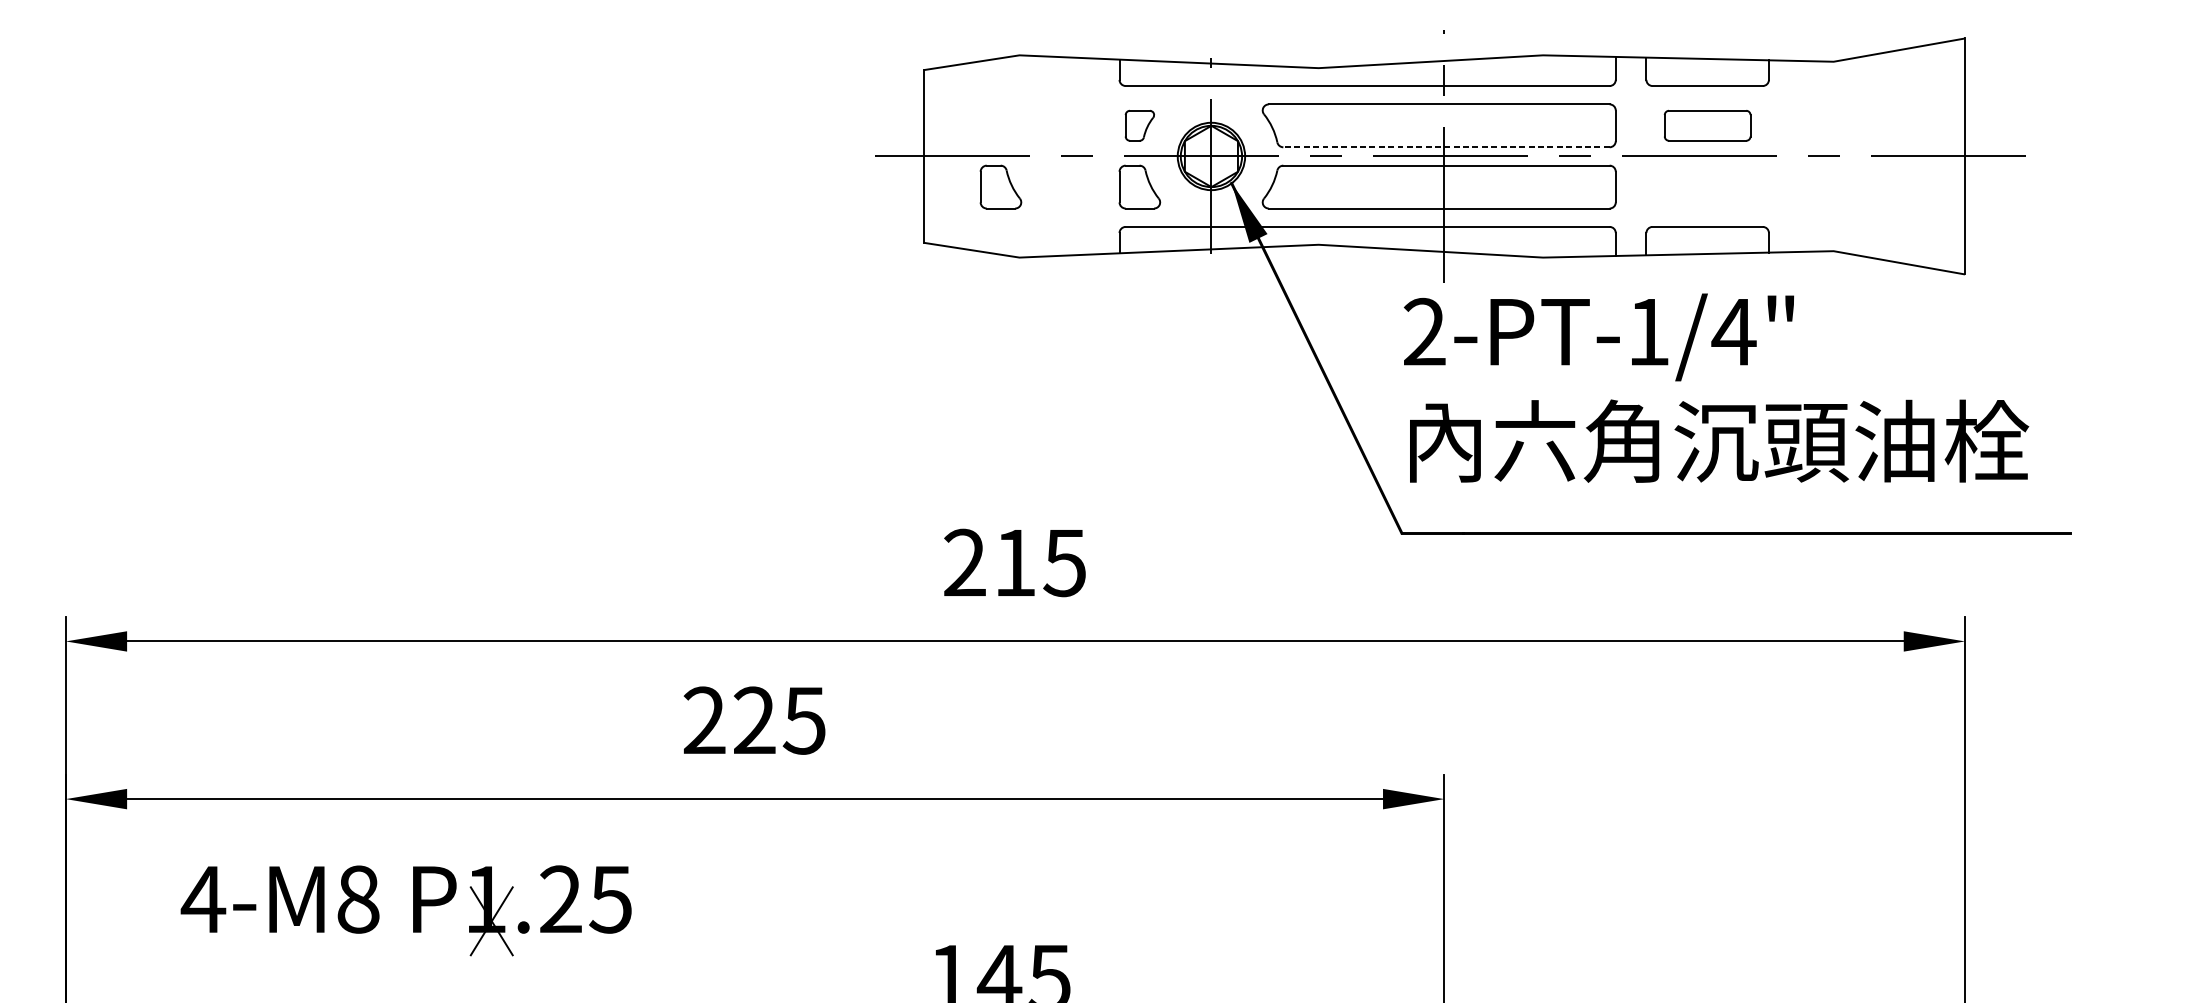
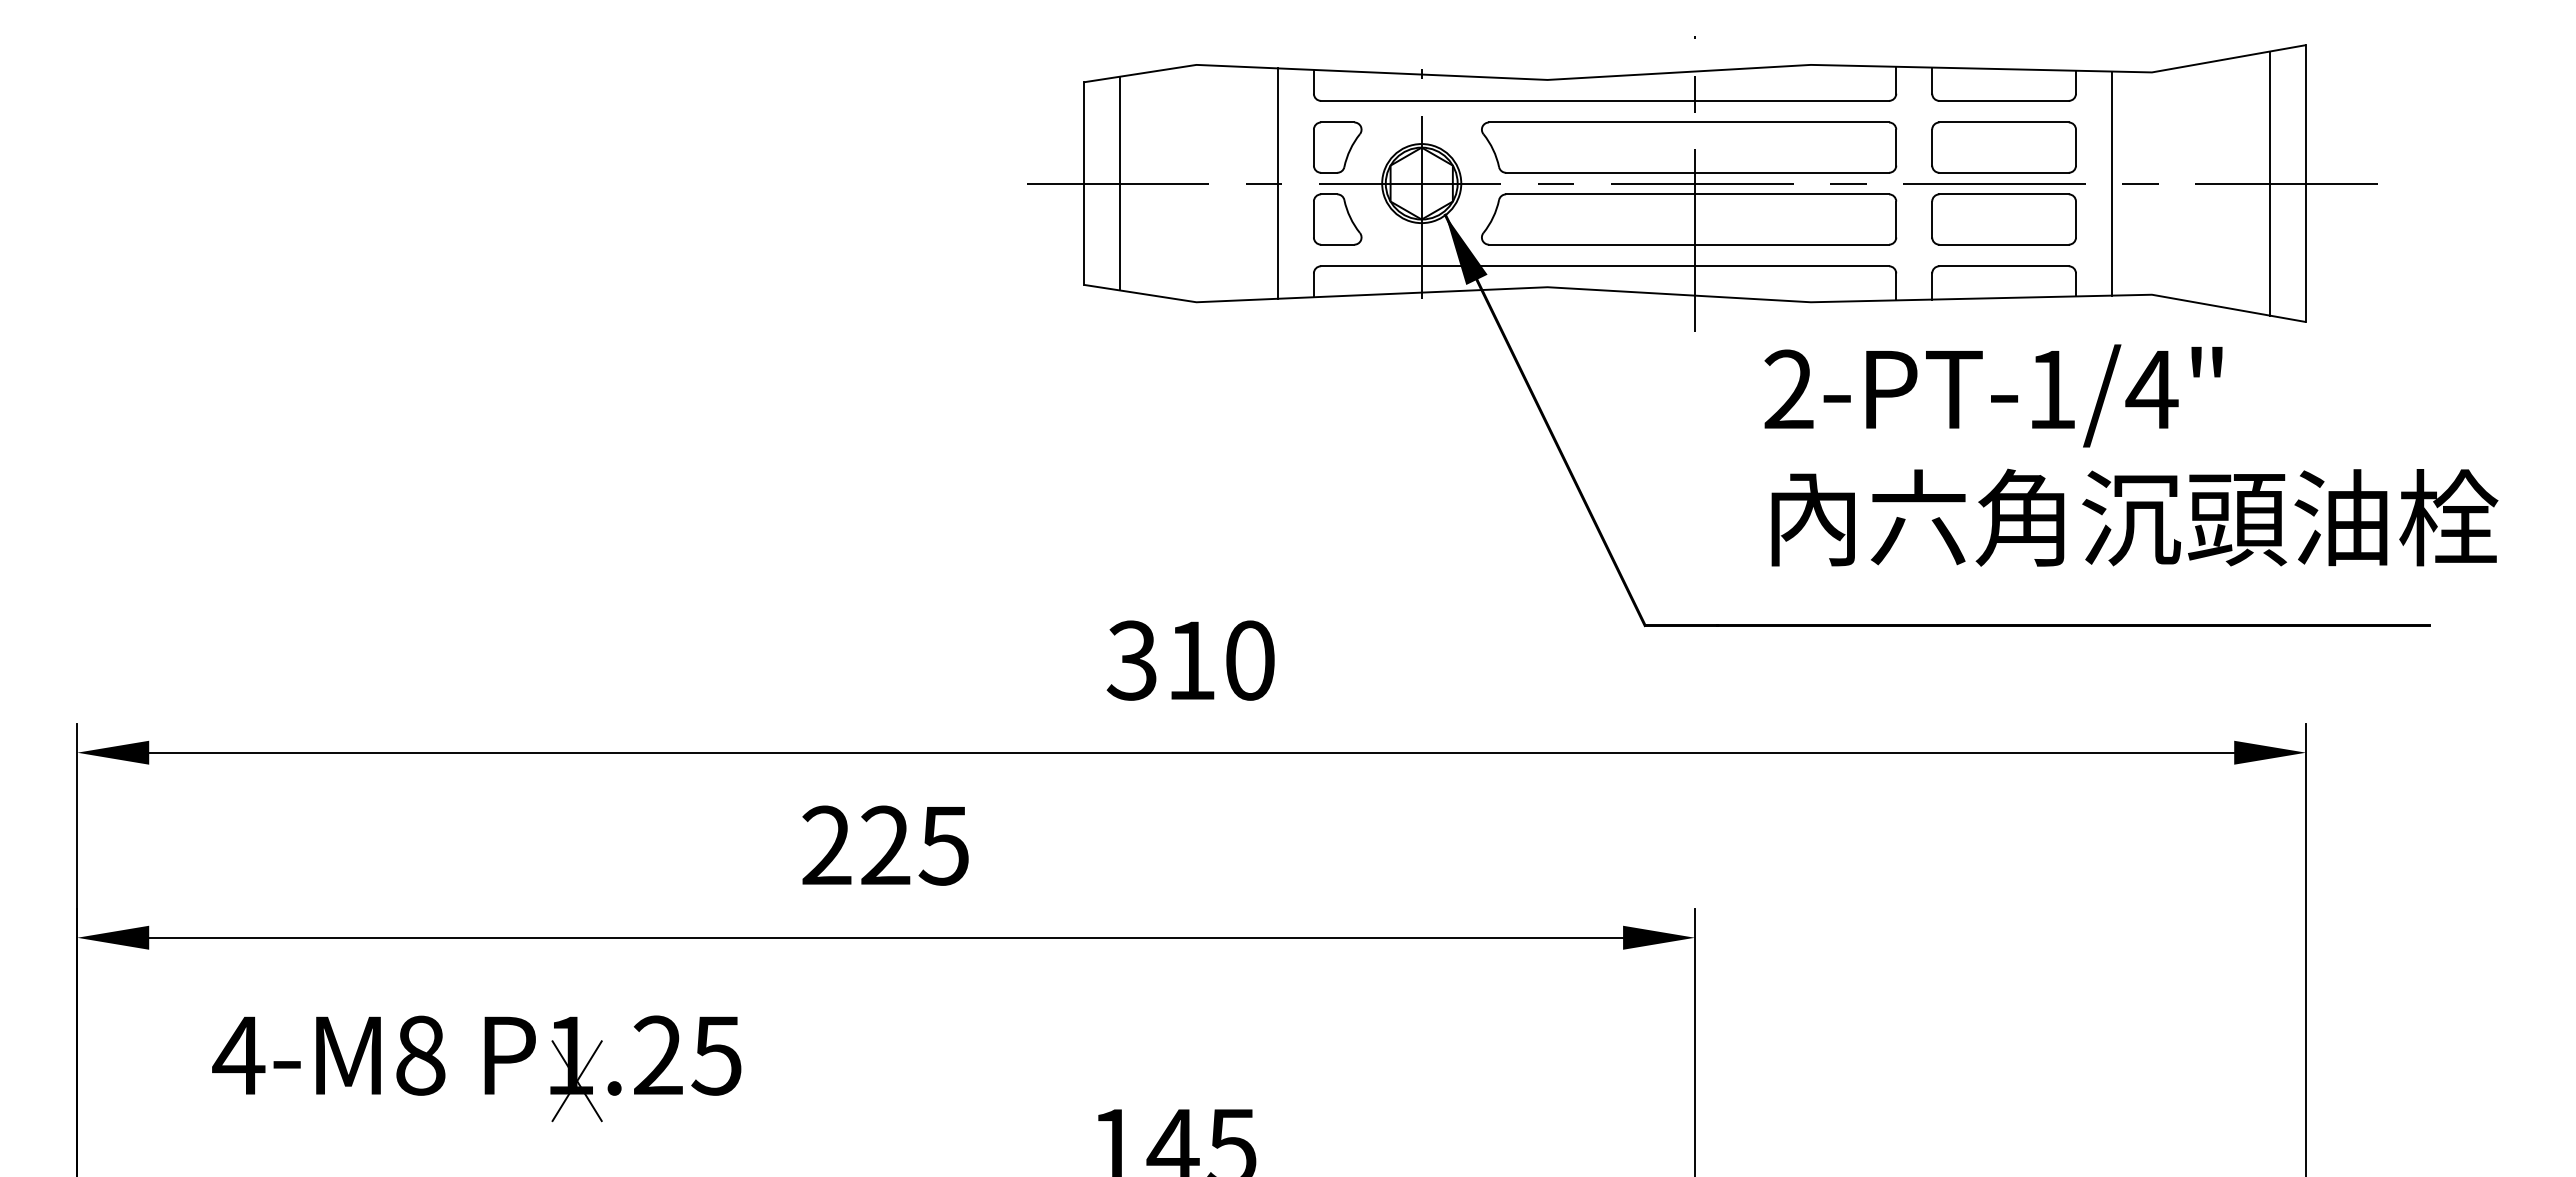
part: (1139, 125) -> (1337, 147), size x1.43
part: (1707, 125) -> (2003, 147), size x1.43
line: (1446, 147) -> (1697, 172), dashed -> solid
line: (953, 156) -> (1119, 183), added
line: (1088, 156) -> (1277, 183), added
line: (1799, 156) -> (2111, 183), added
line: (1934, 156) -> (2270, 183), added
part: (1000, 187) -> (1174, 219), removed
part: (1707, 187) -> (2003, 219), added
text: (1716, 388) -> (2131, 455), moved
text: (1014, 562) -> (1190, 660), 215 -> 310

